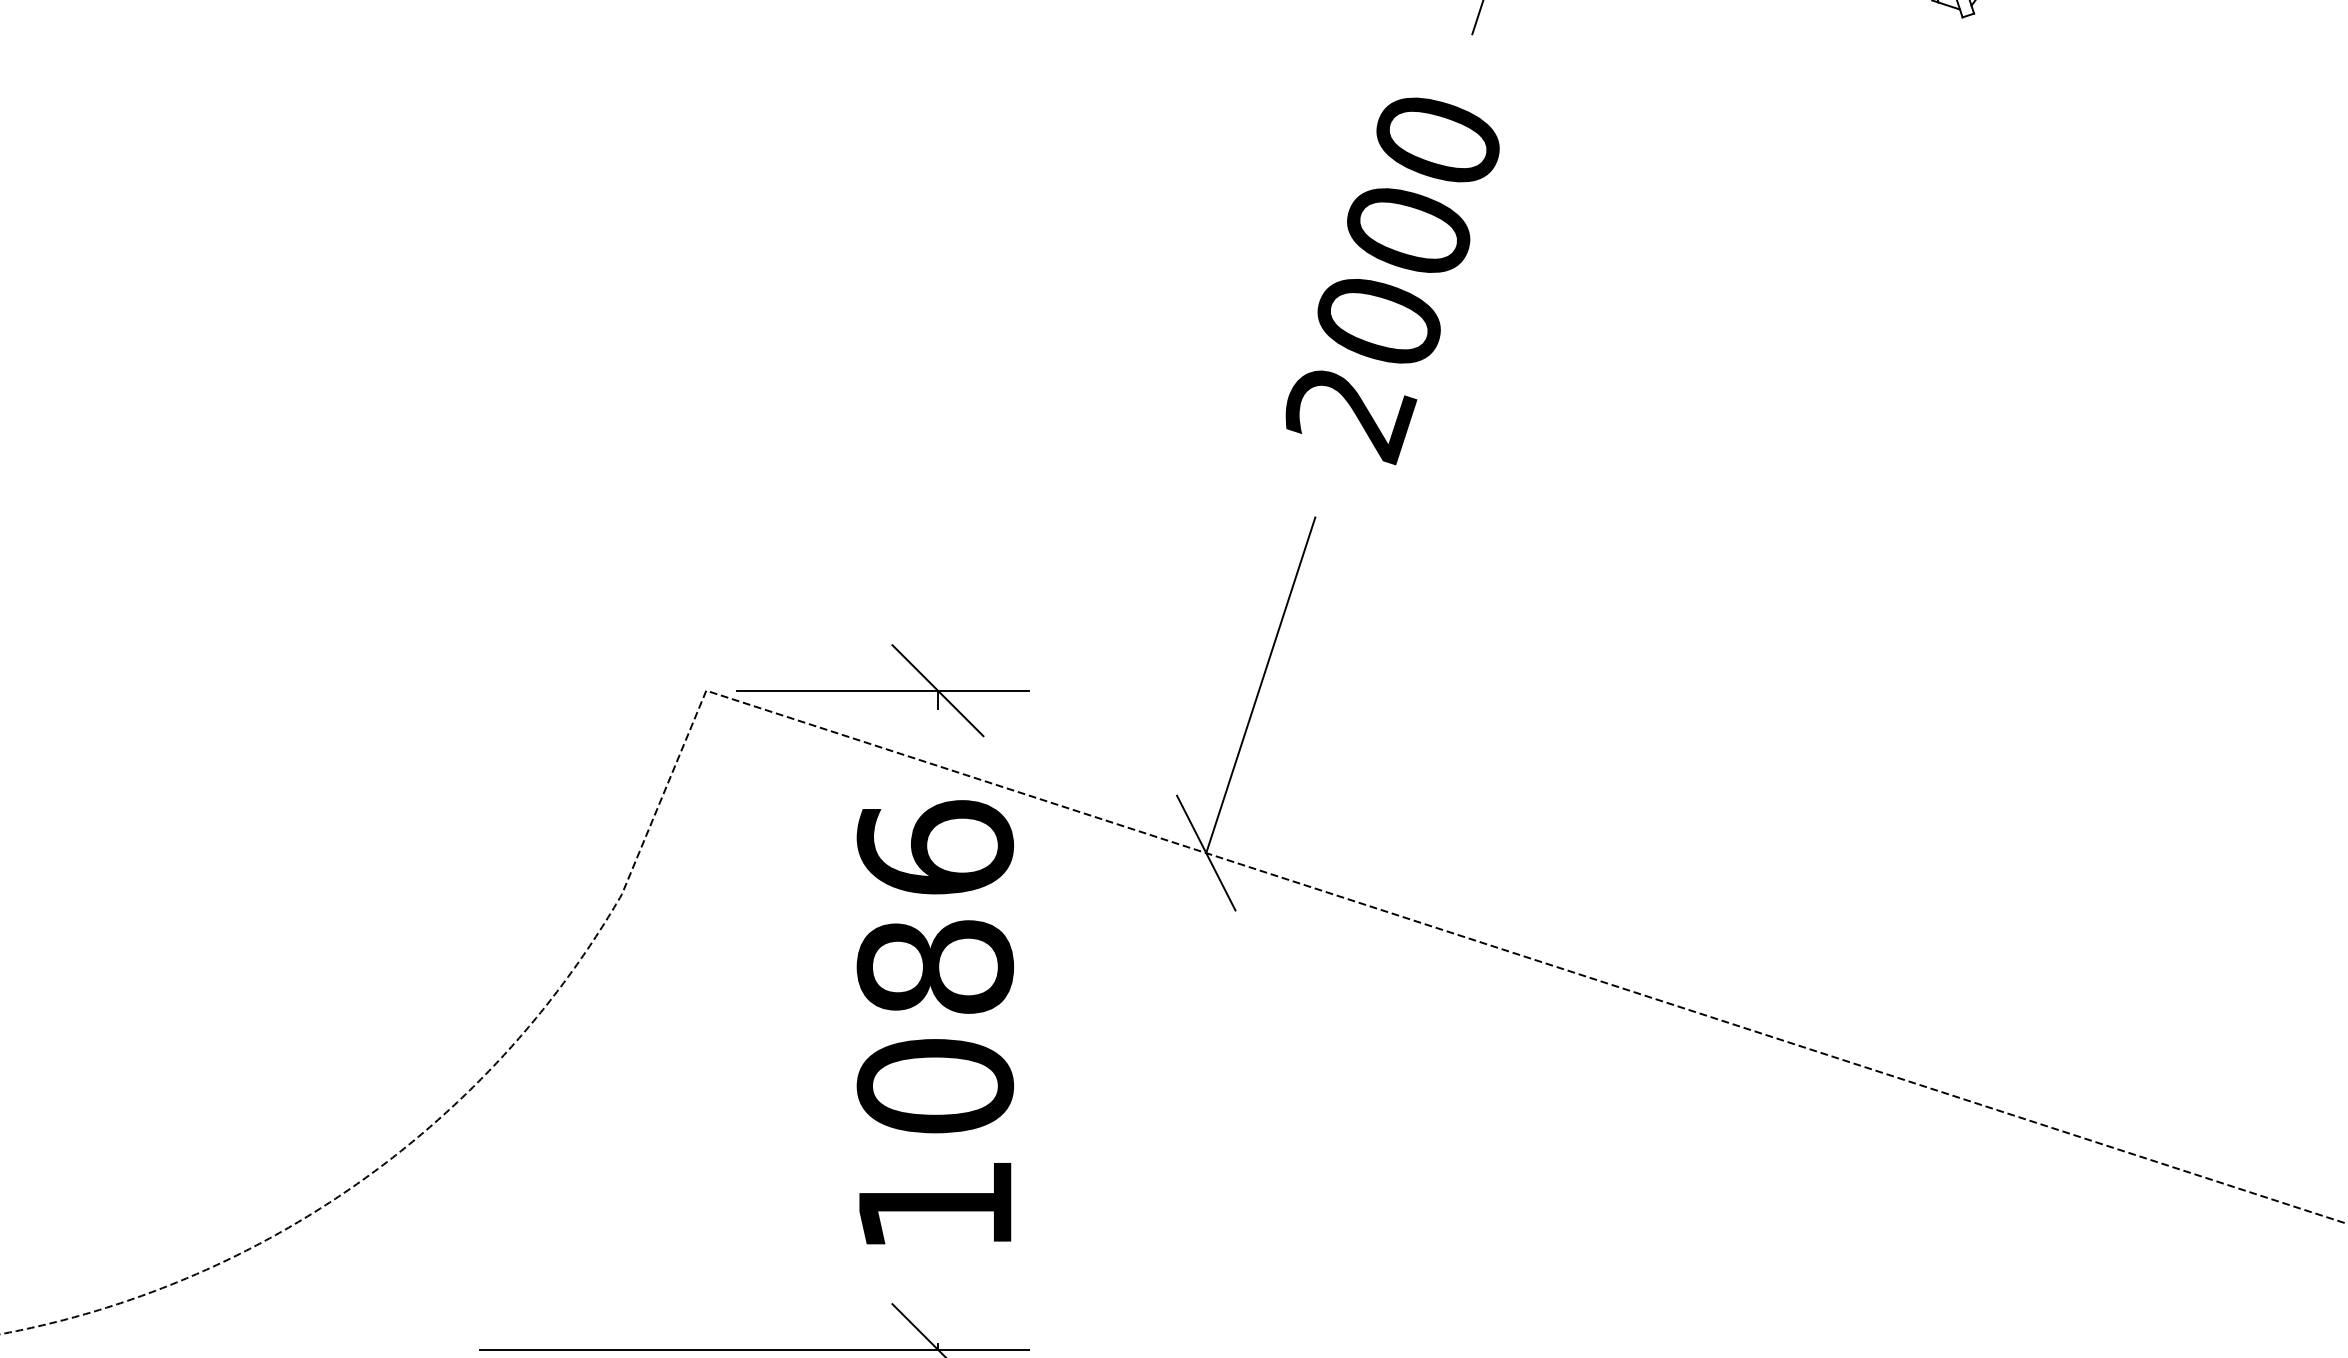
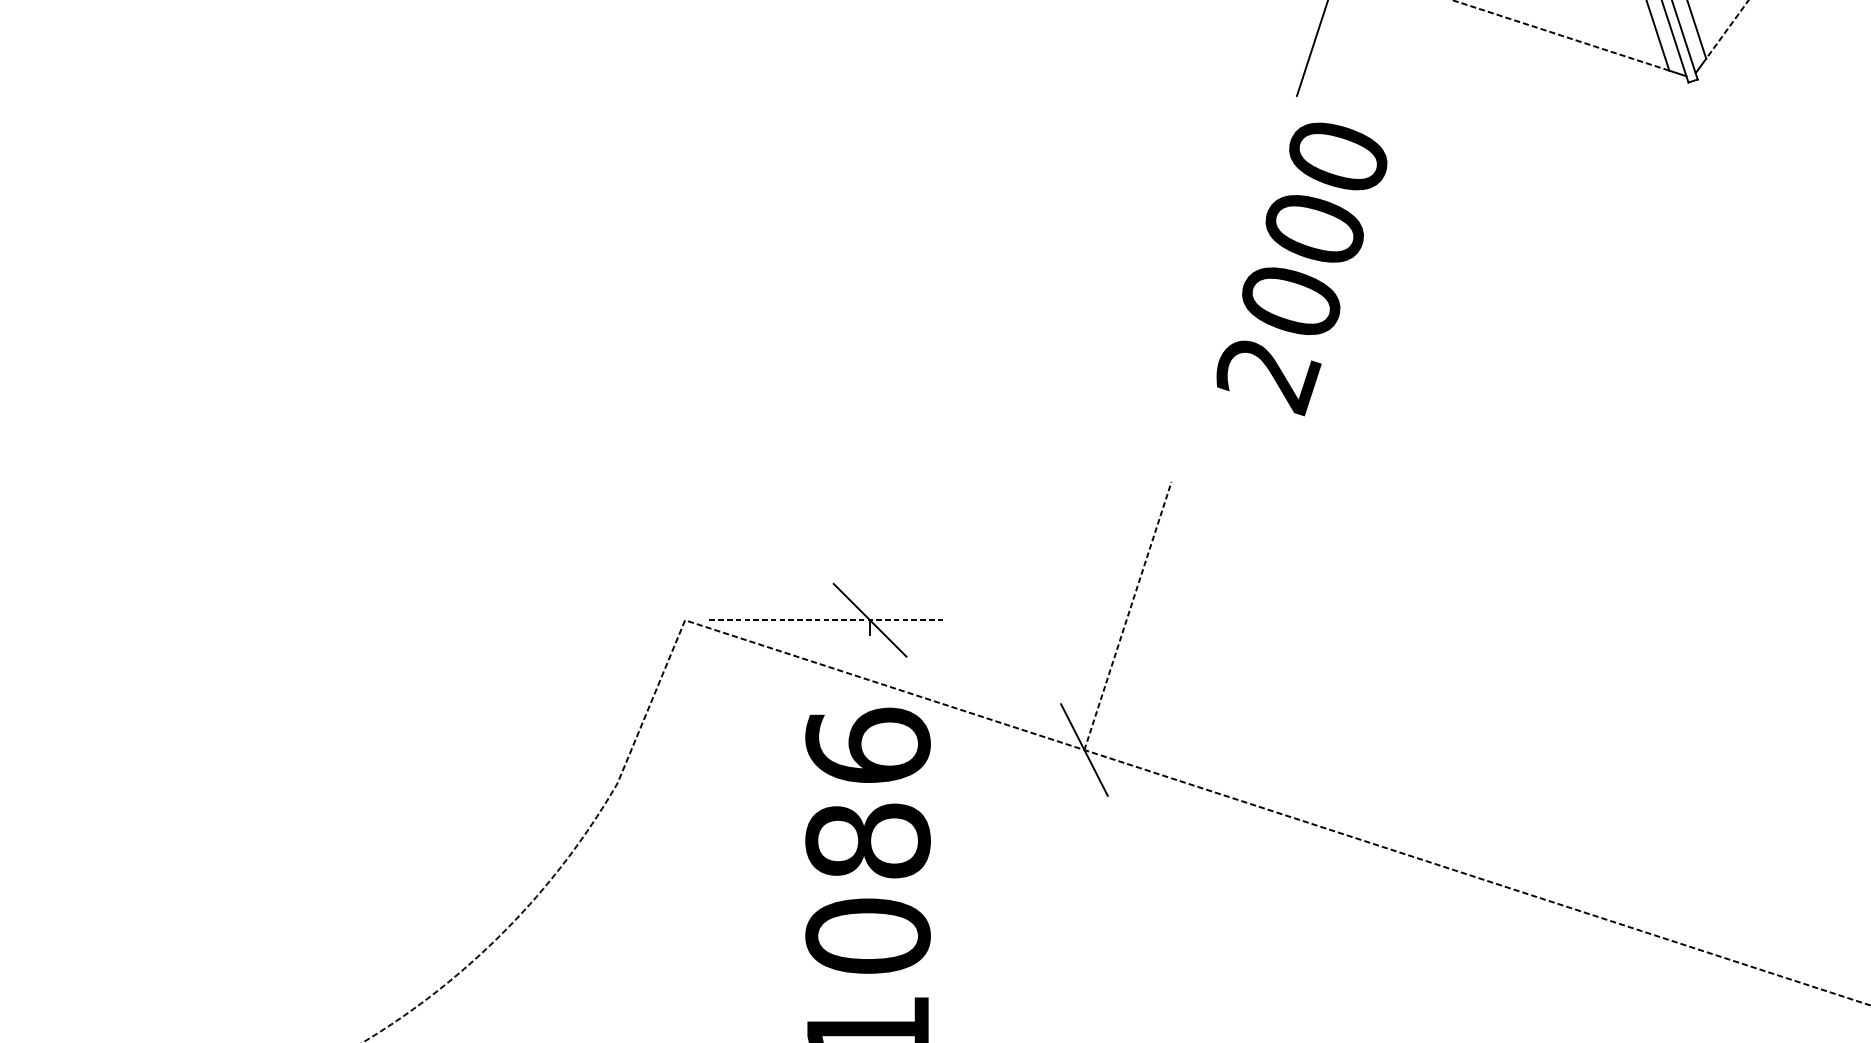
text: (1392, 281) -> (1301, 269), moved
line: (1260, 684) -> (1127, 615), solid -> dashed
line: (883, 690) -> (826, 620), solid -> dashed

